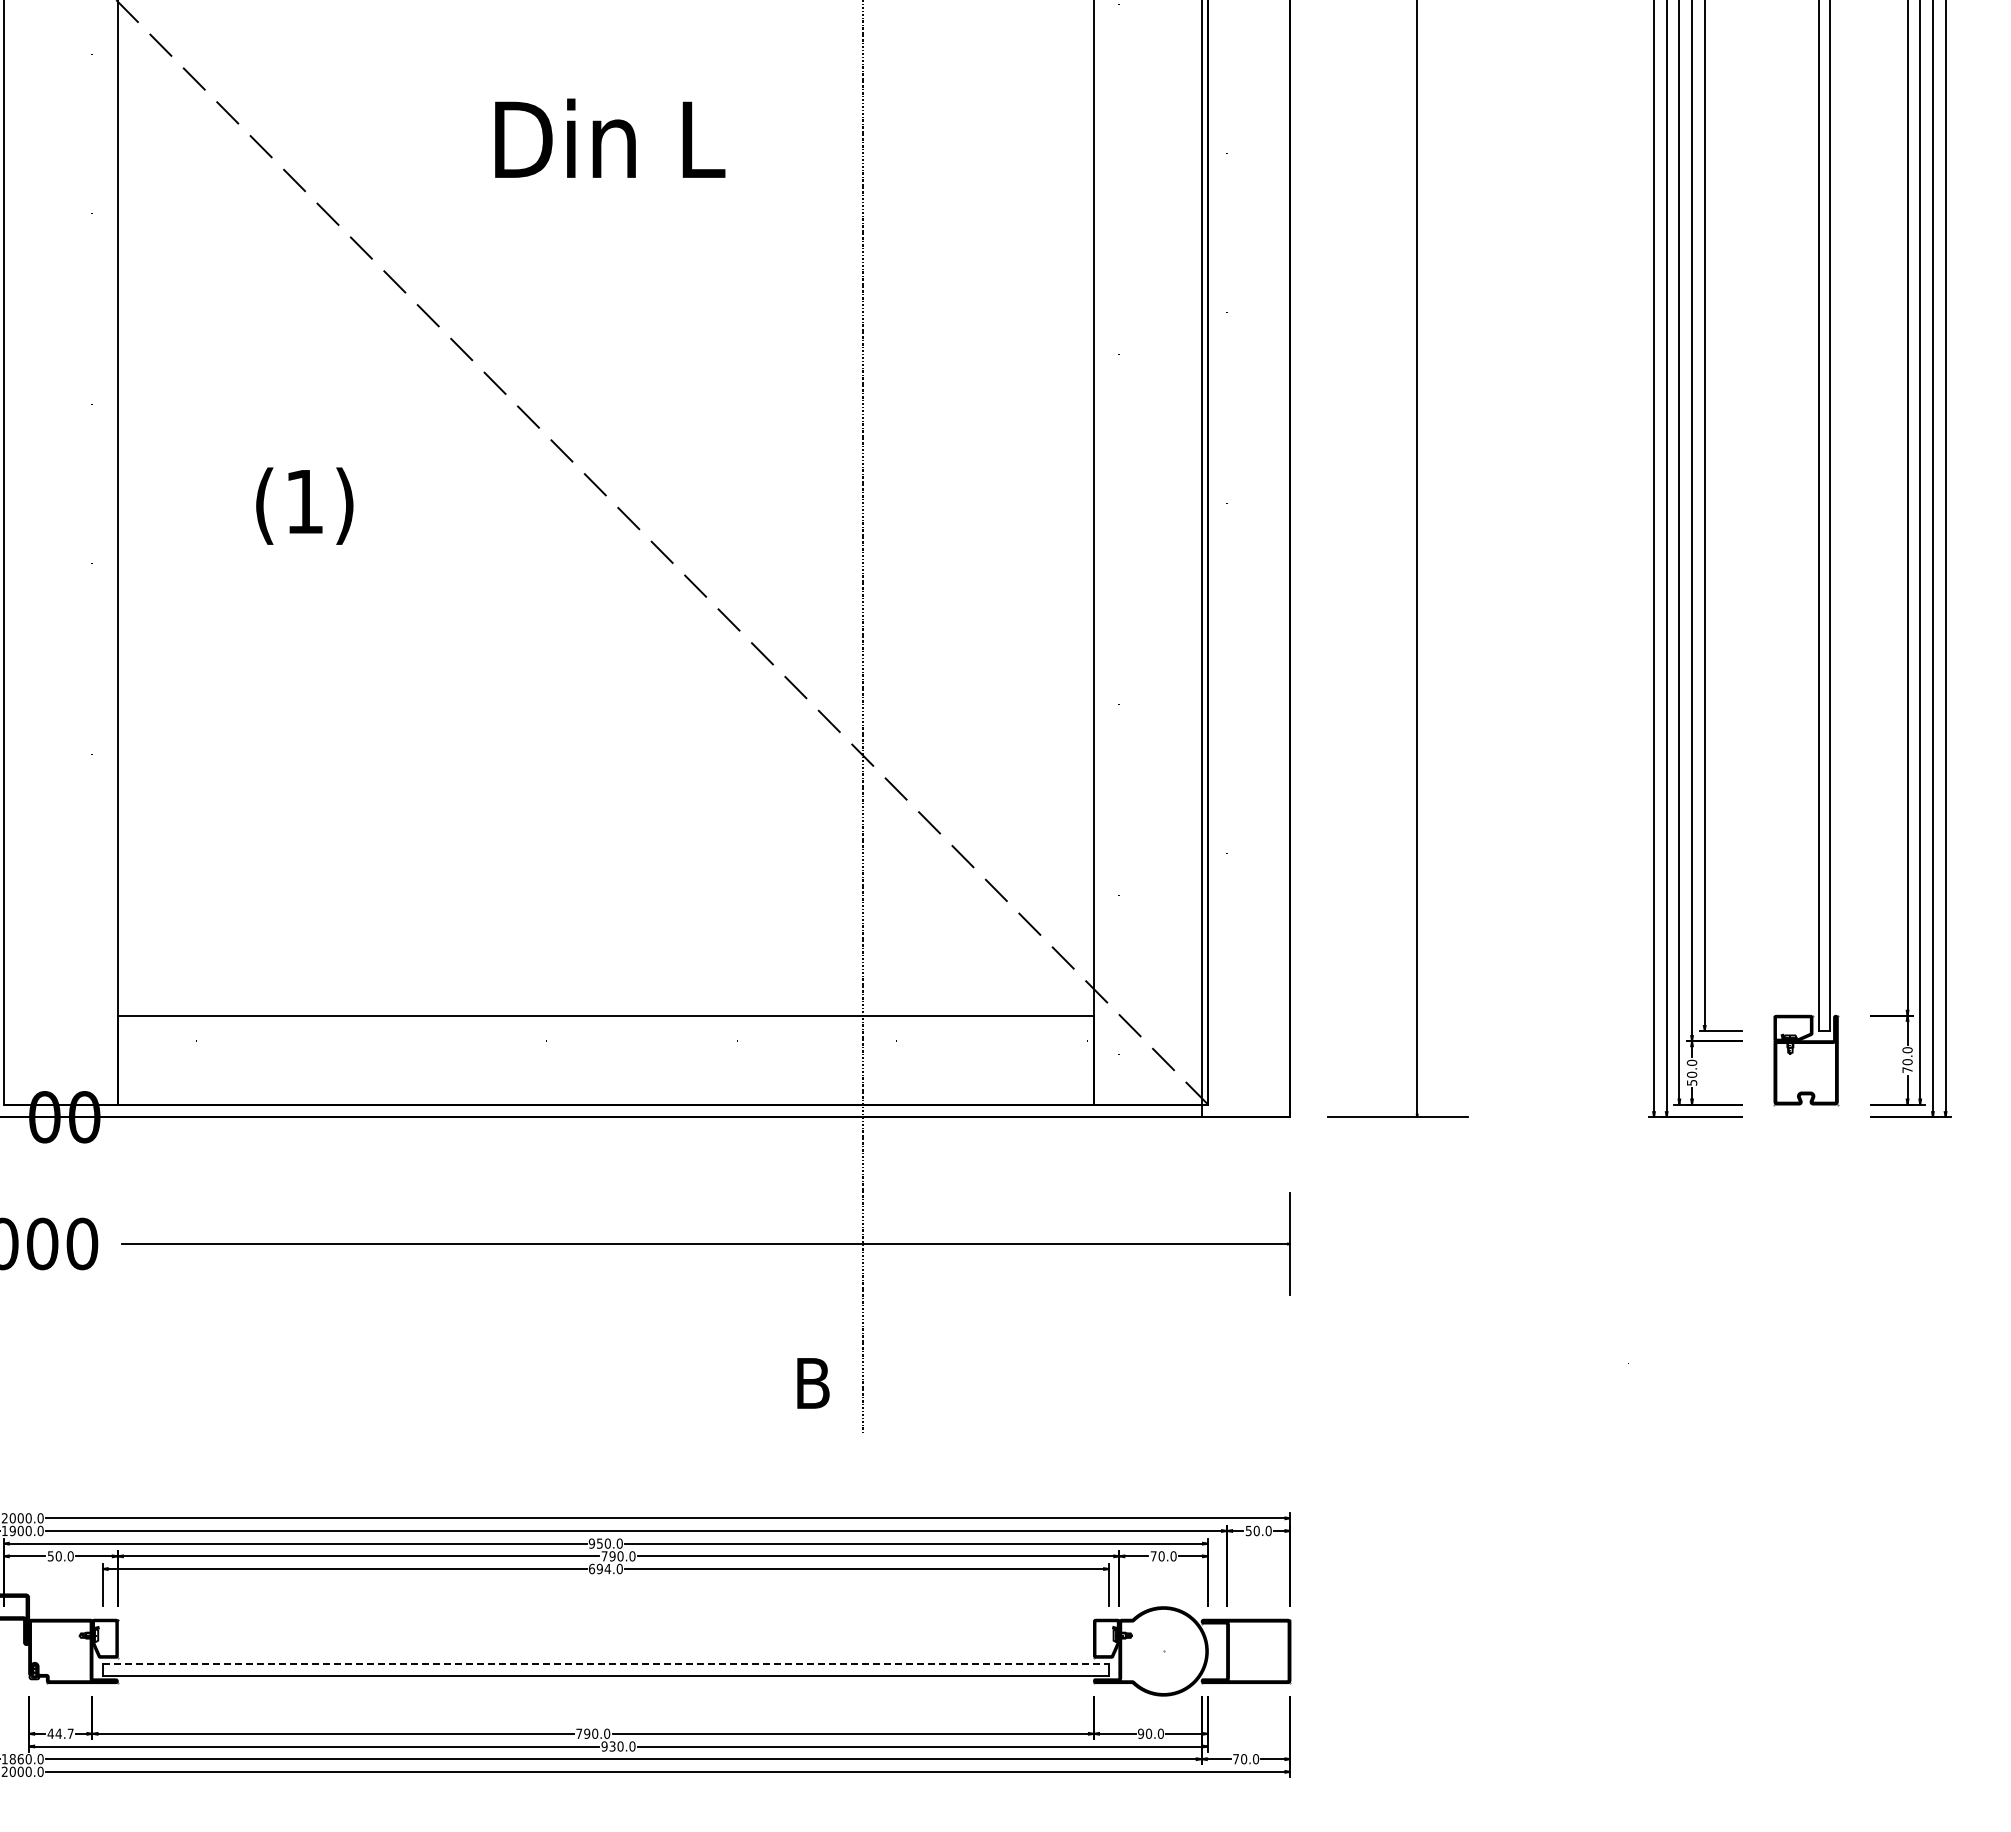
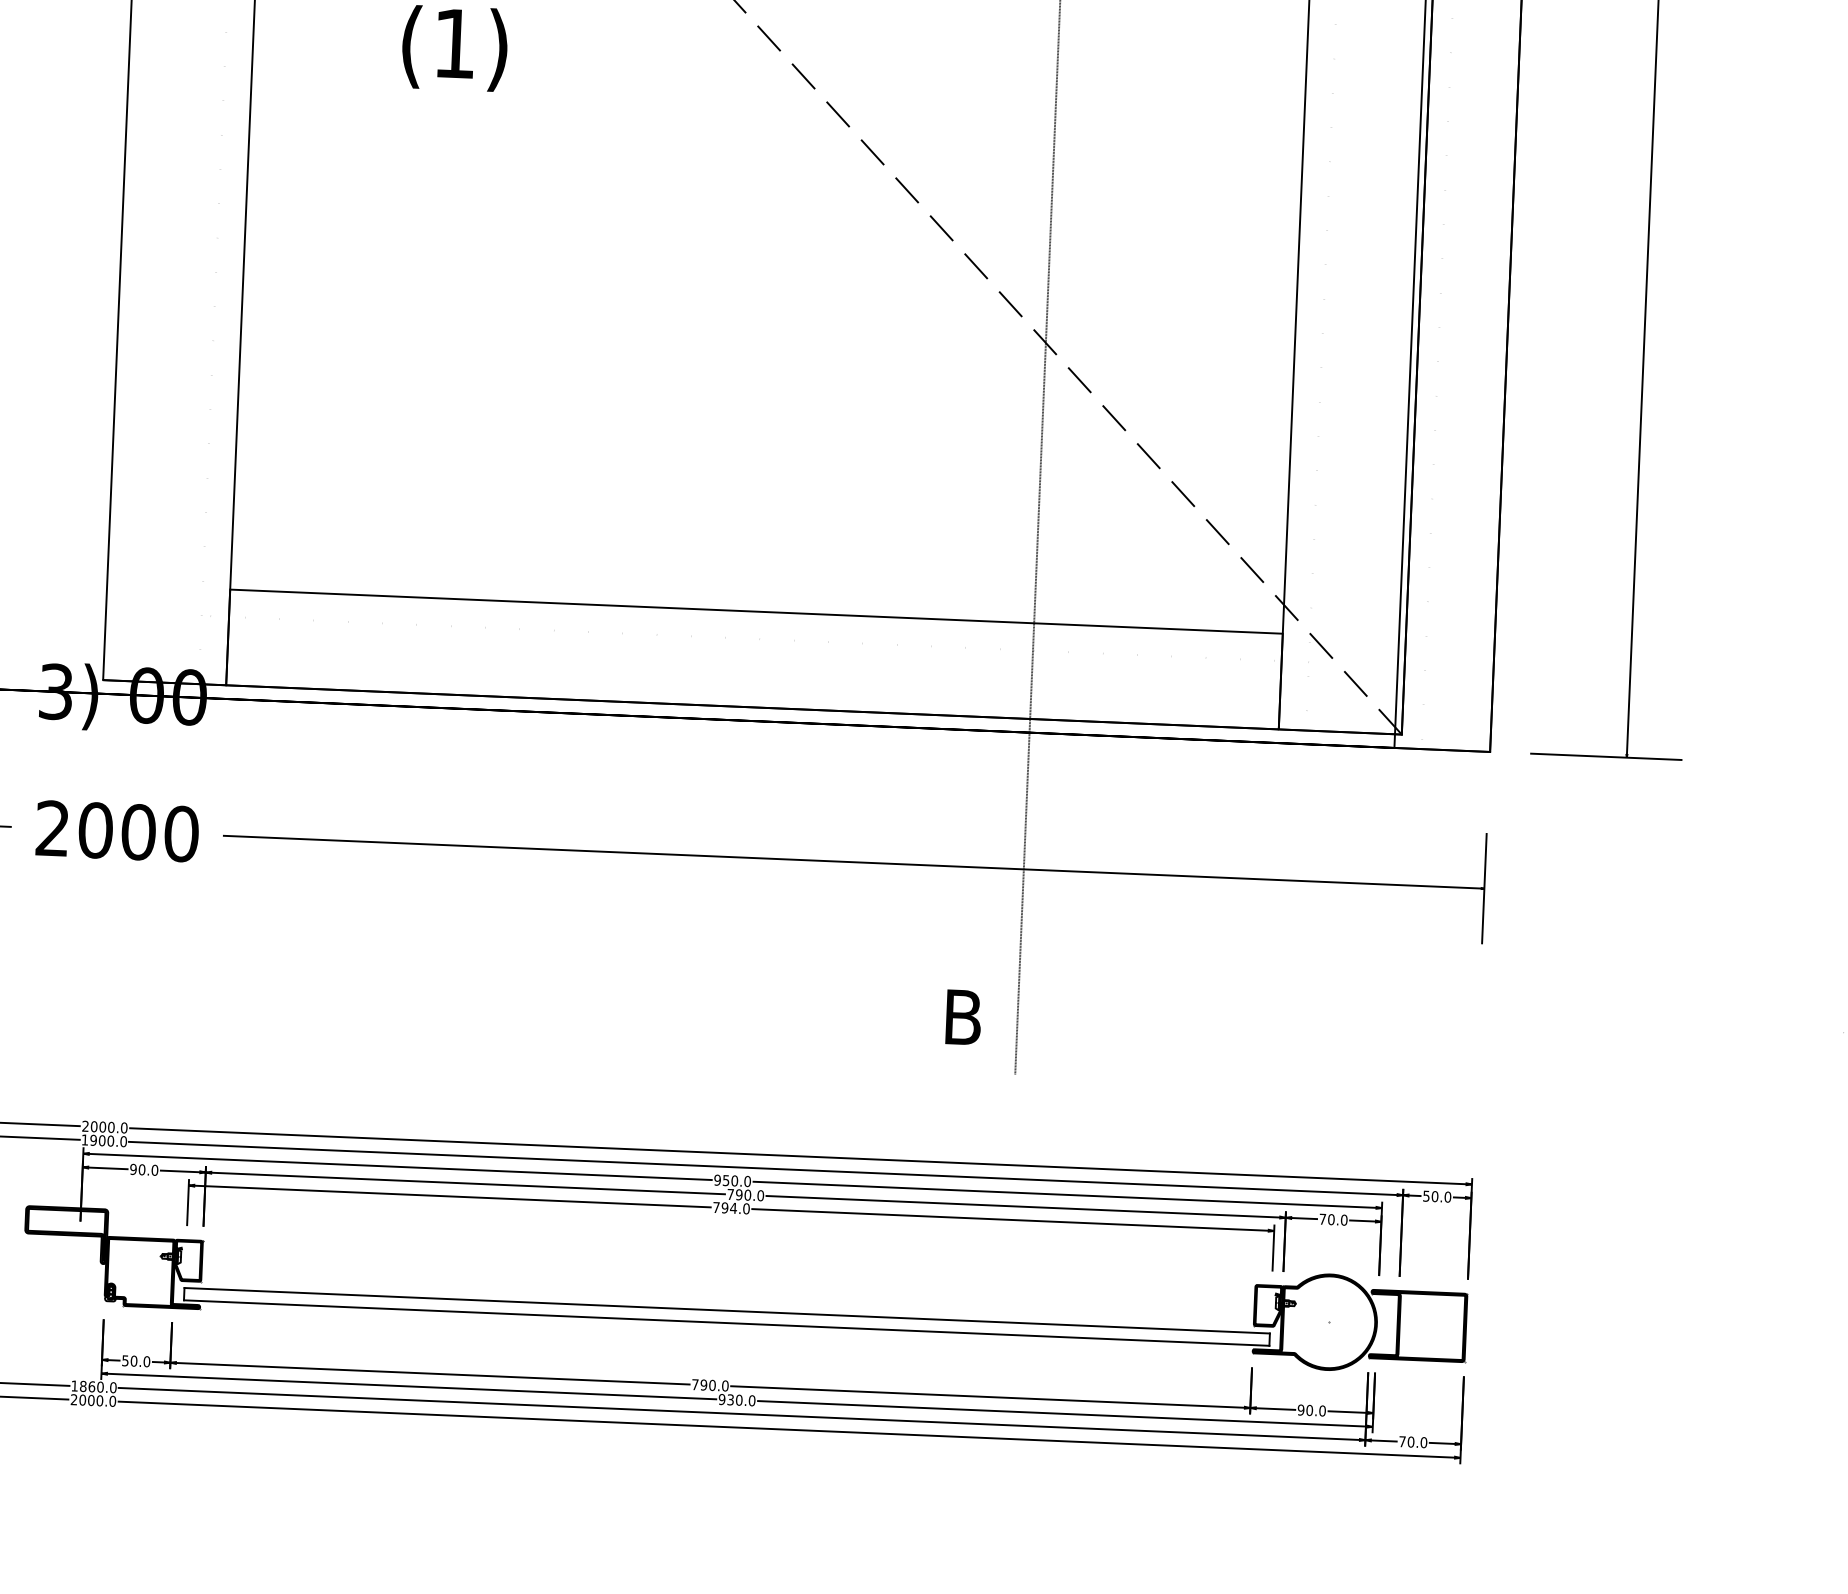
text: (50, 1556) -> (133, 1169), 50.0 -> 90.0
text: (591, 1568) -> (715, 1207), 694.0 -> 794.0
line: (606, 1664) -> (727, 1311), dashed -> solid
text: (60, 1733) -> (135, 1360), 44.7 -> 50.0

